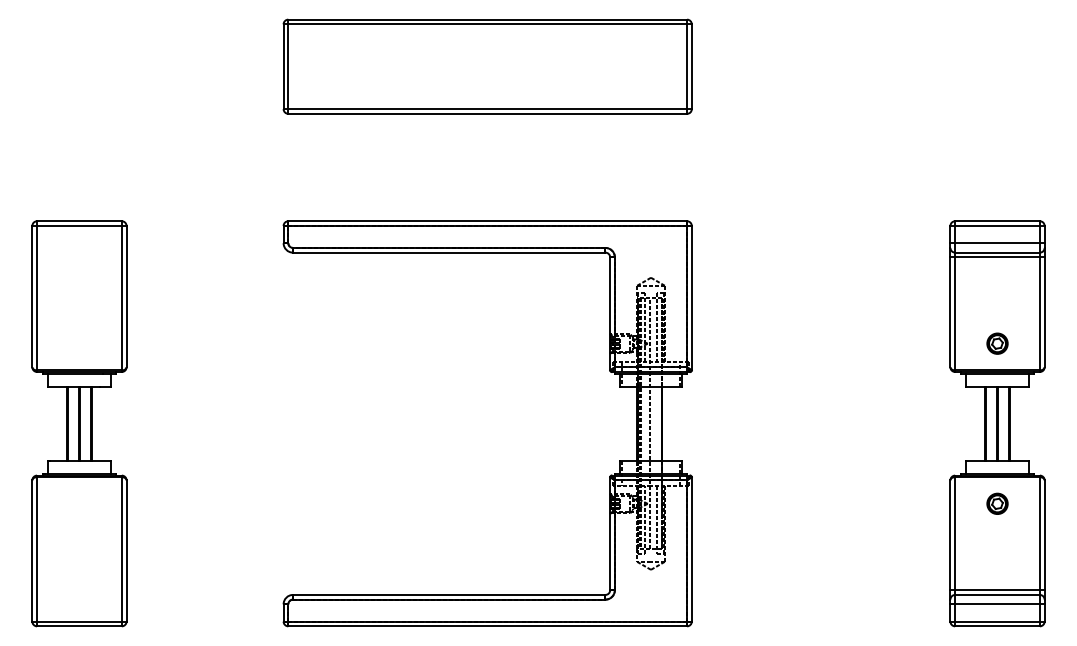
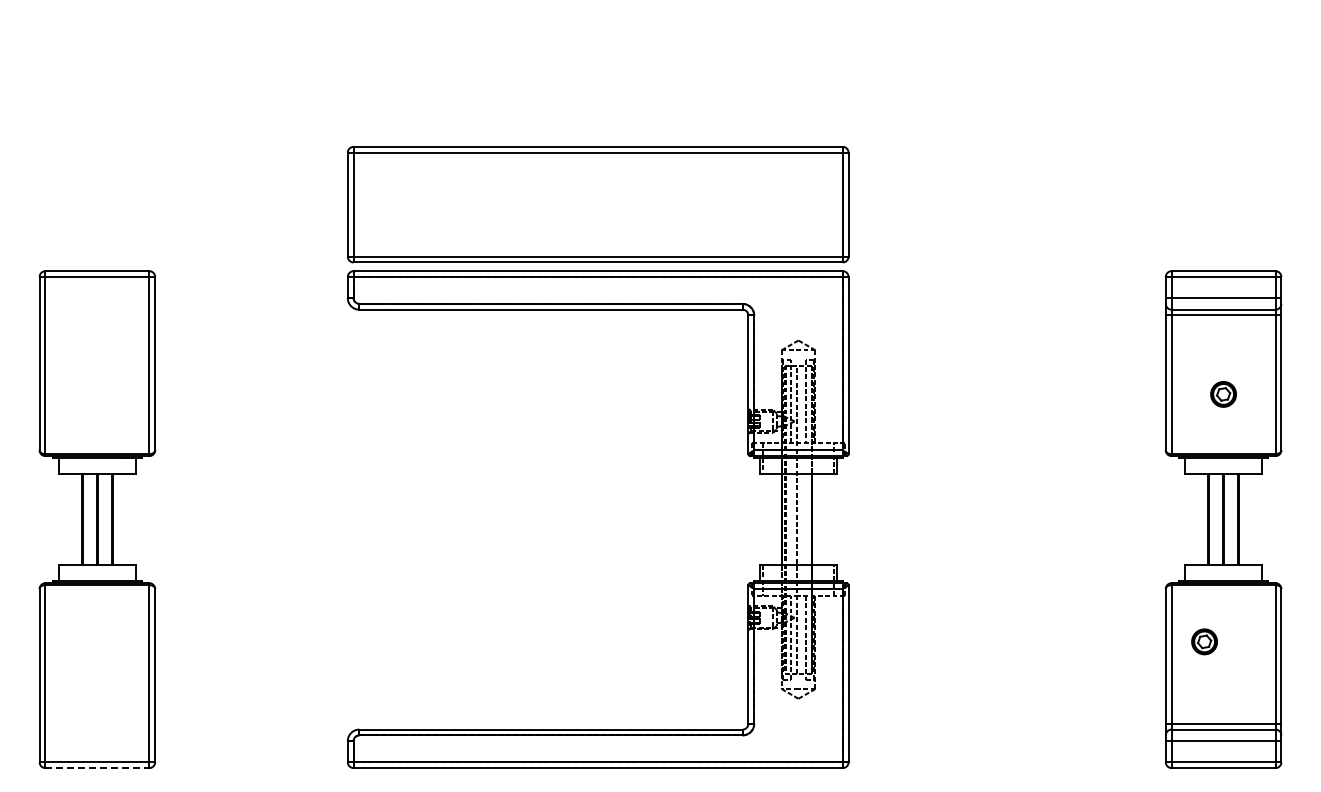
part: (487, 66) -> (598, 204), moved
part: (997, 343) -> (1223, 394), moved
part: (997, 503) -> (1204, 641), moved
line: (79, 626) -> (97, 768), solid -> dashed

